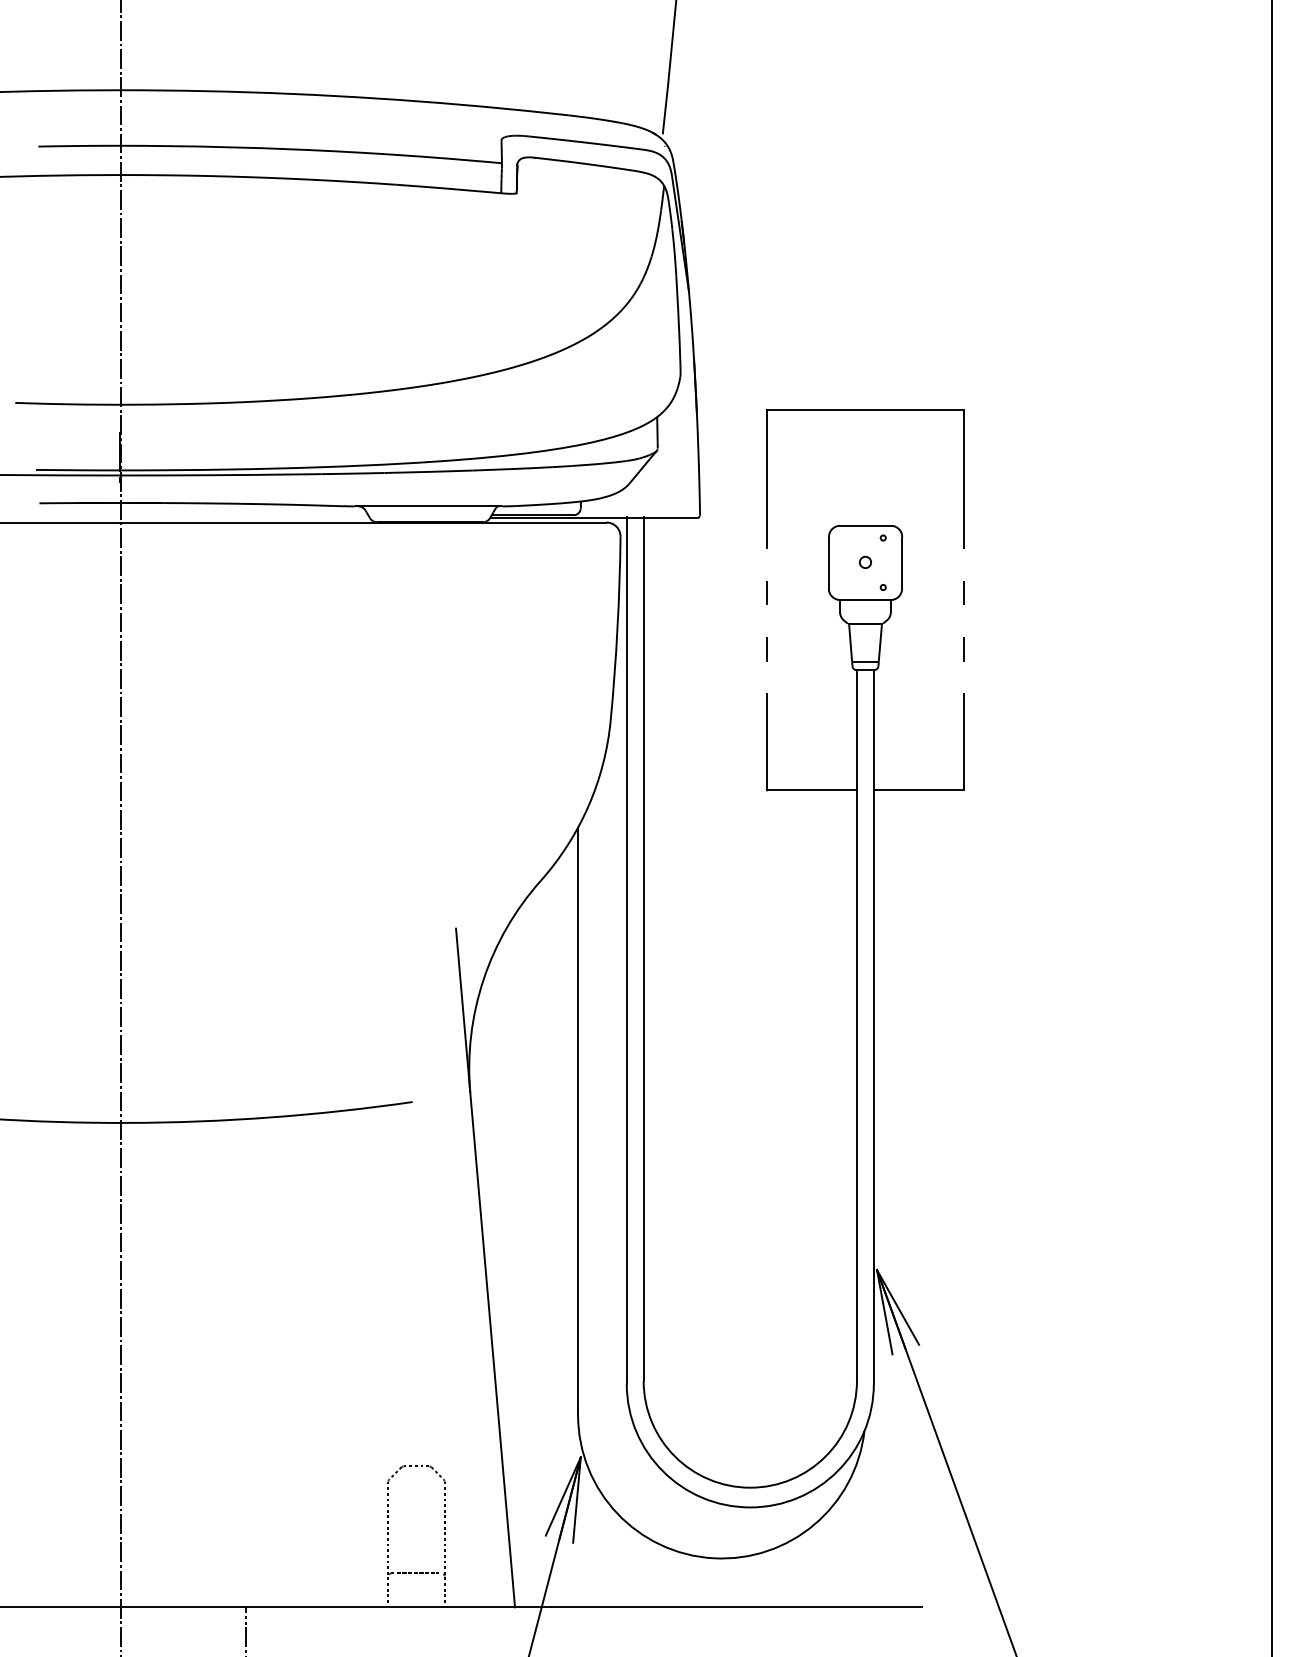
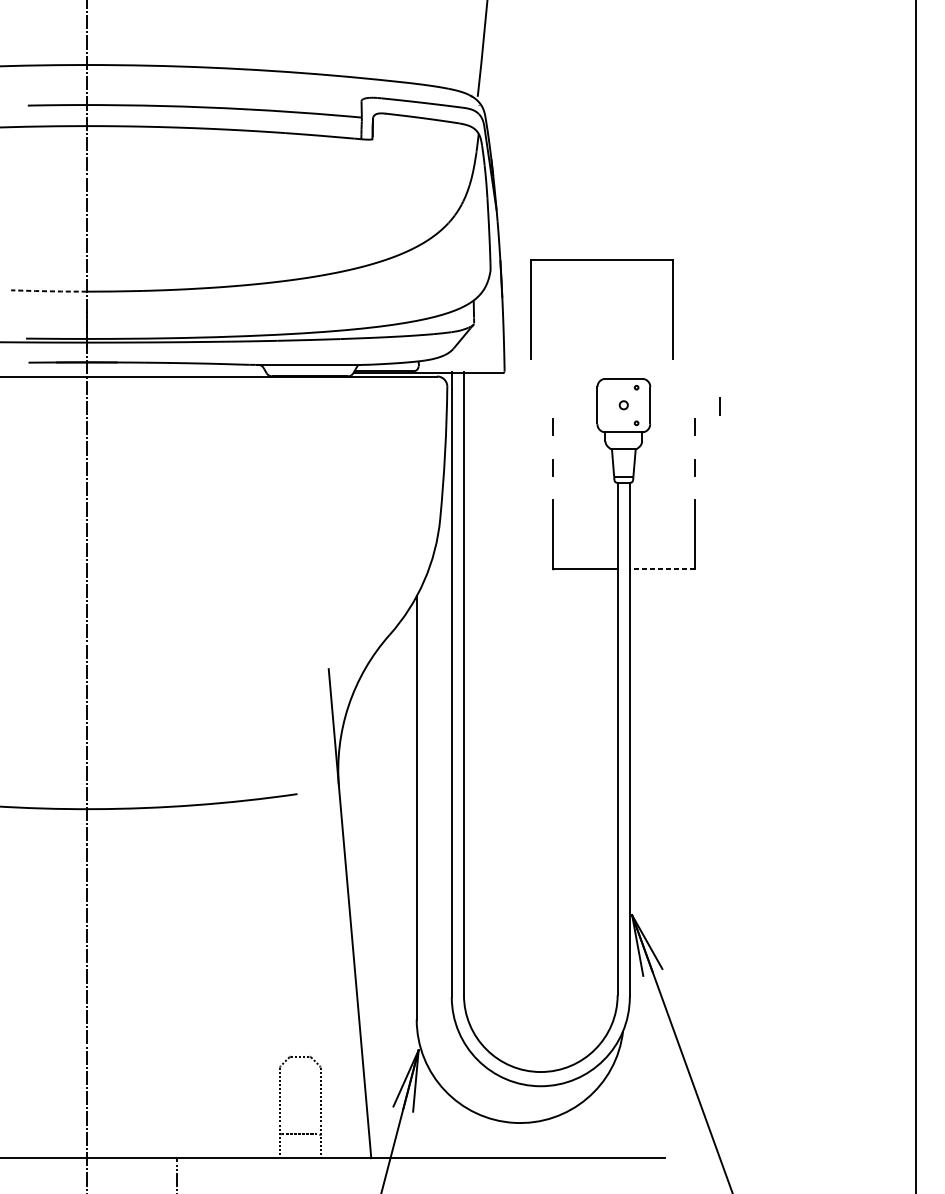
line: (68, 404) -> (49, 291), solid -> dashed
part: (865, 410) -> (602, 259), moved
line: (998, 564) -> (719, 406), added
line: (918, 790) -> (662, 569), solid -> dashed

